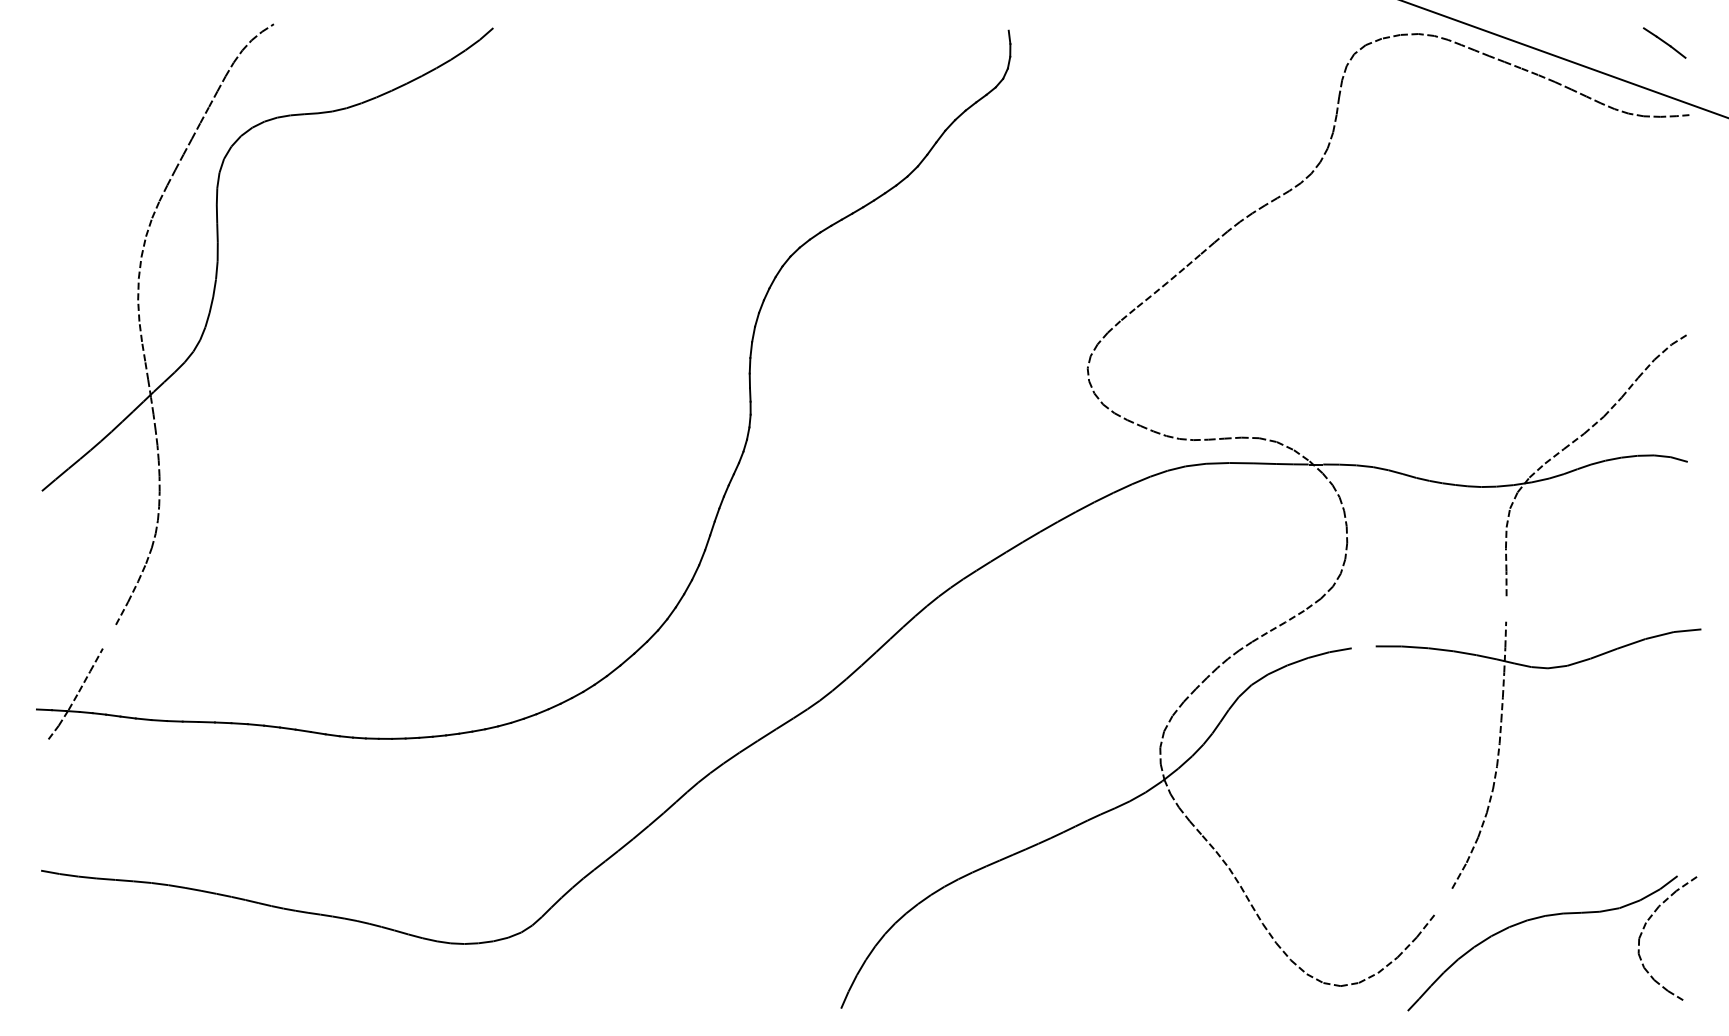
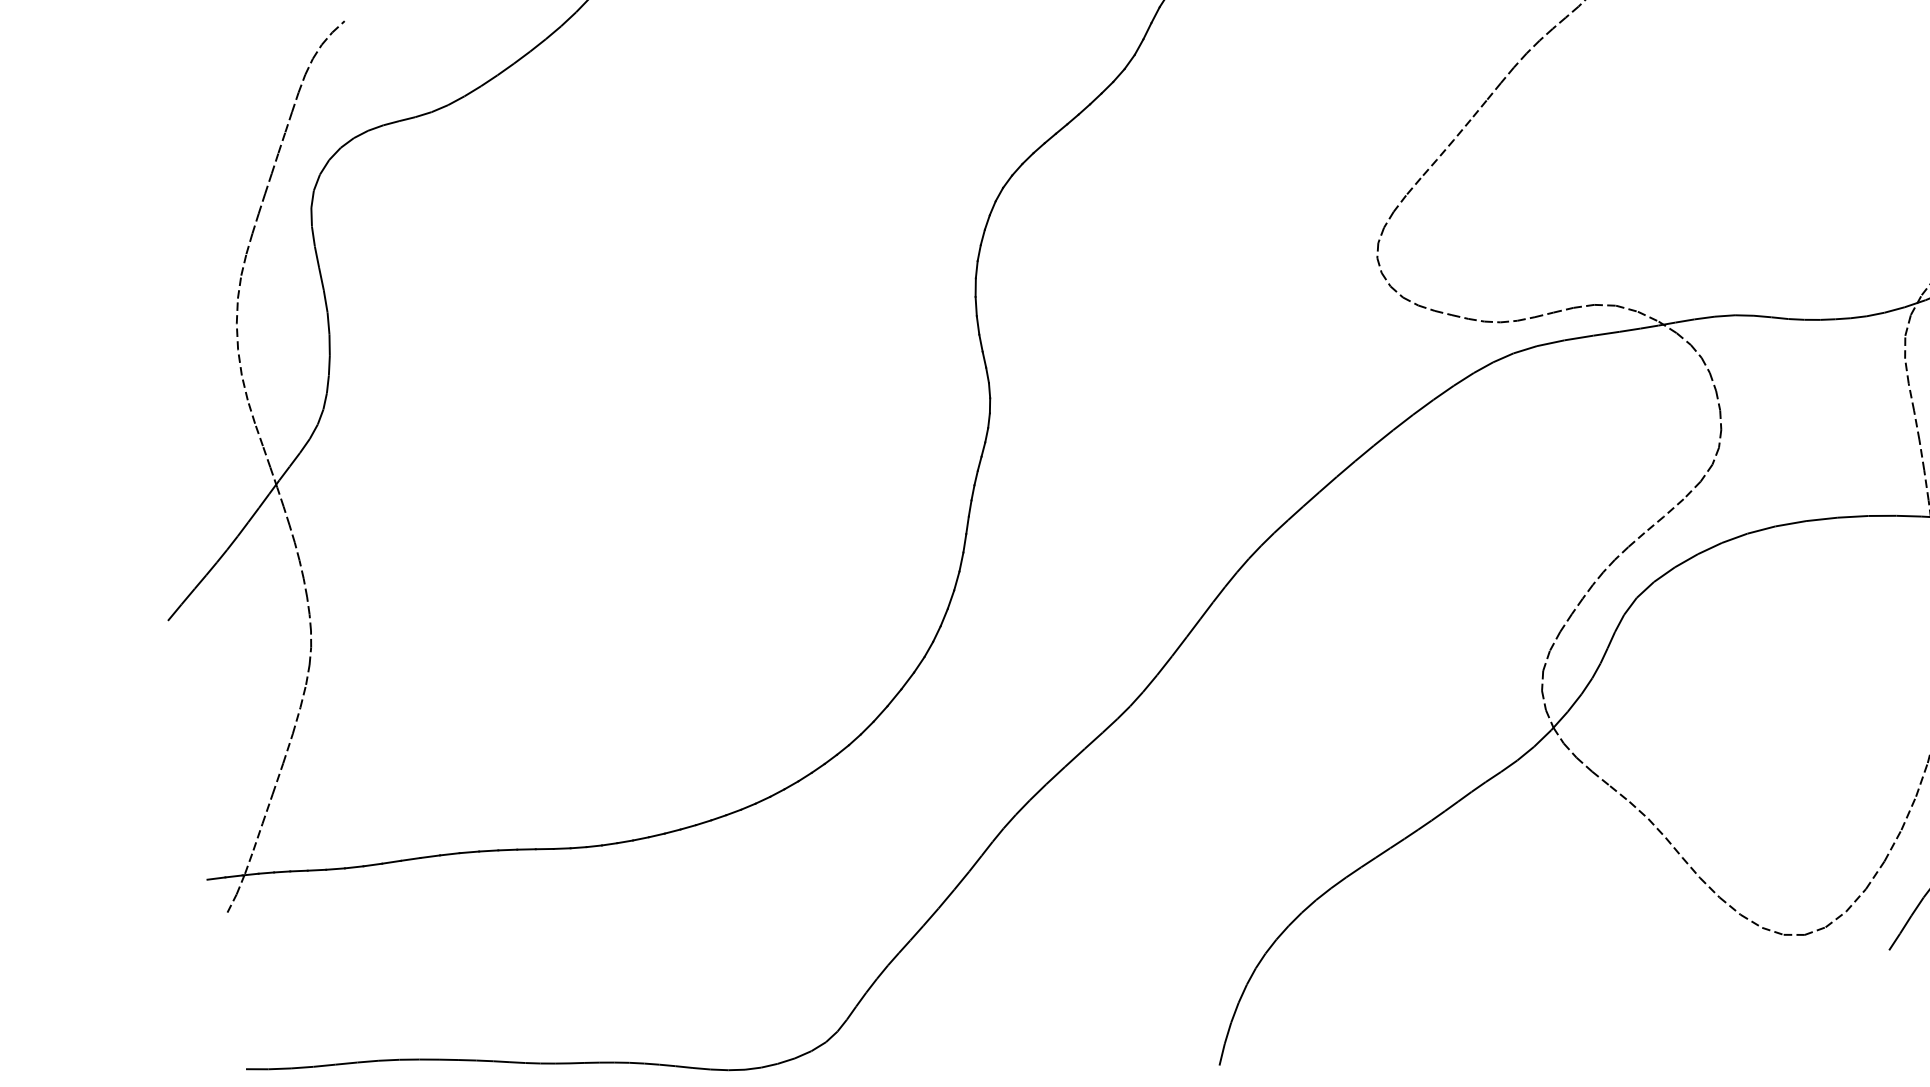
line: (1506, 608) -> (1921, 454), added
line: (108, 636) -> (276, 778), added
line: (1363, 647) -> (1761, 530), added
line: (1443, 901) -> (1908, 813), added

